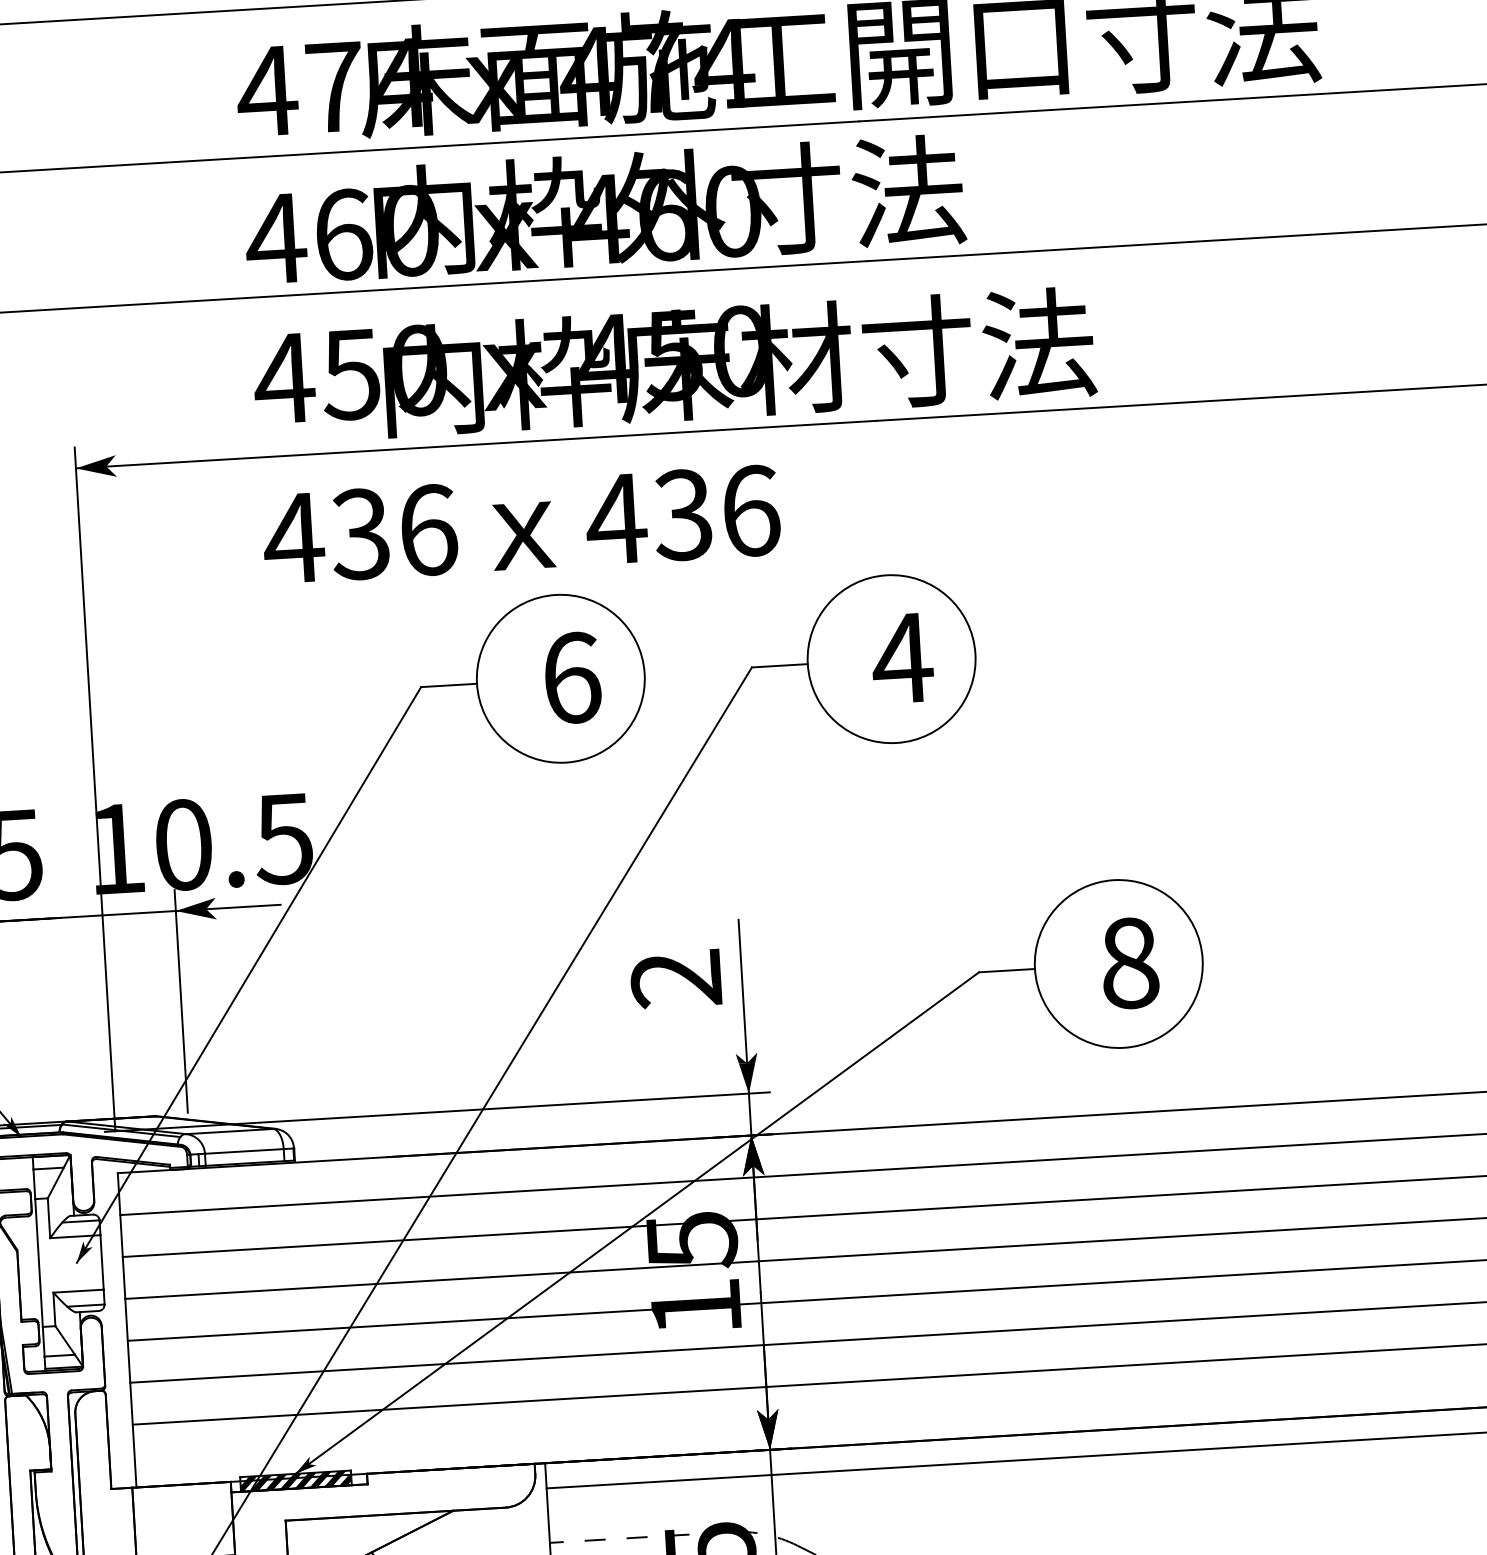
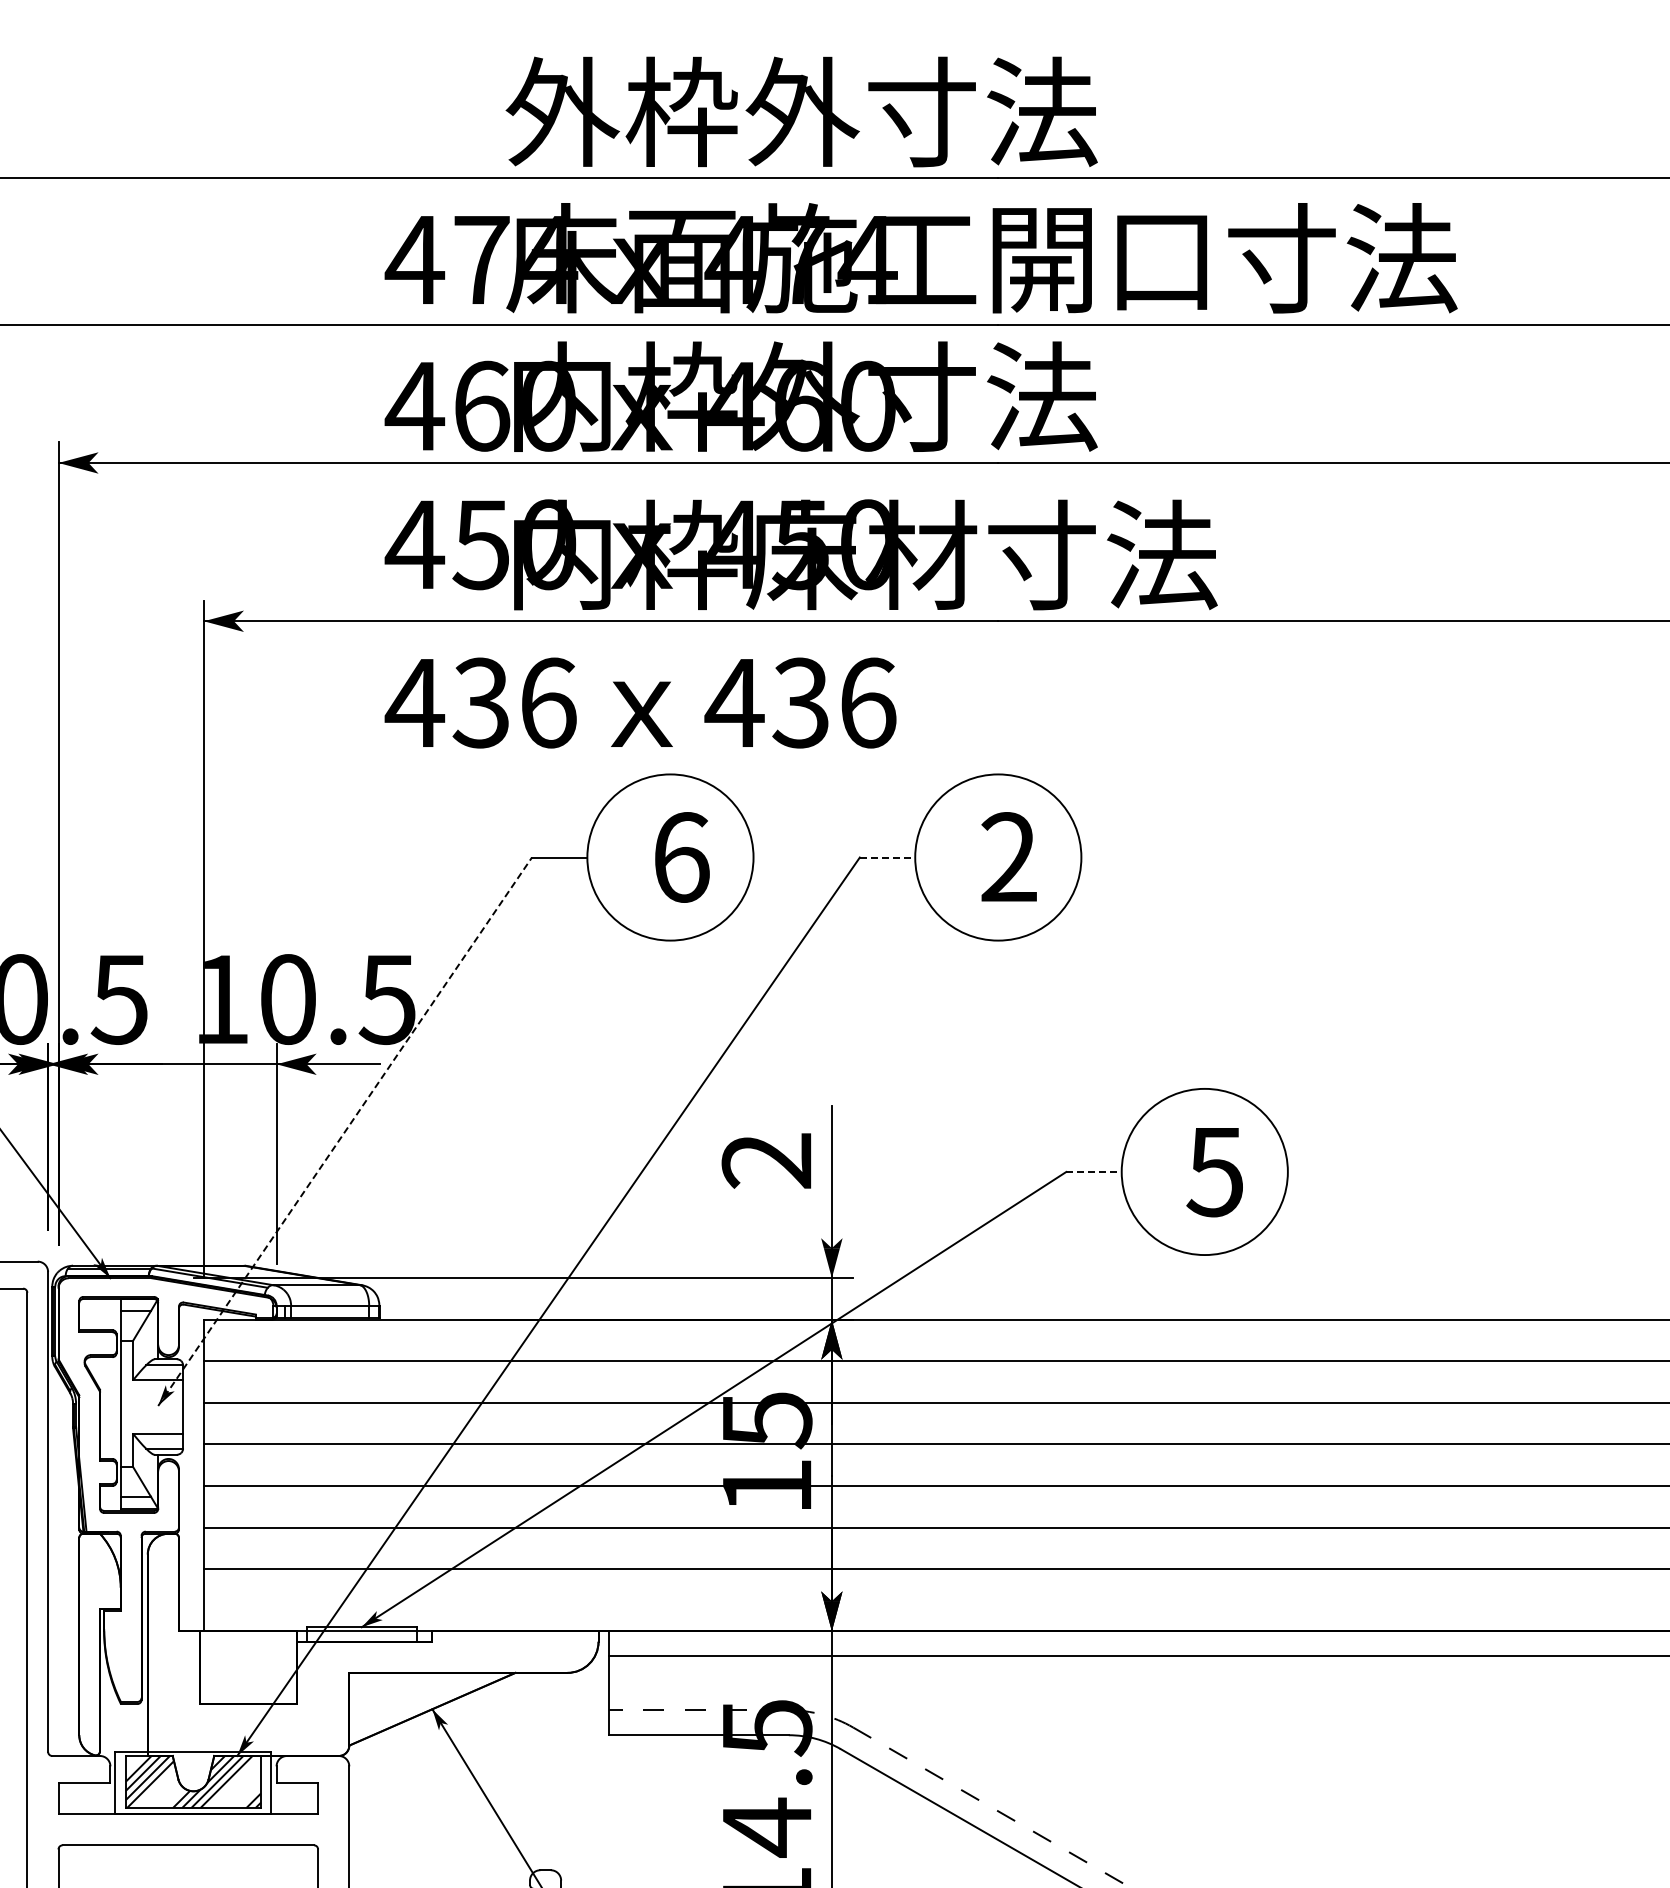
text: (901, 657) -> (1008, 856), 4 -> 2
line: (779, 665) -> (887, 857), solid -> dashed
text: (1128, 962) -> (1214, 1171), 8 -> 5
line: (1007, 970) -> (1094, 1171), solid -> dashed
line: (249, 974) -> (345, 1131), solid -> dashed
hatch: (295, 1481) -> (361, 1634), removed

